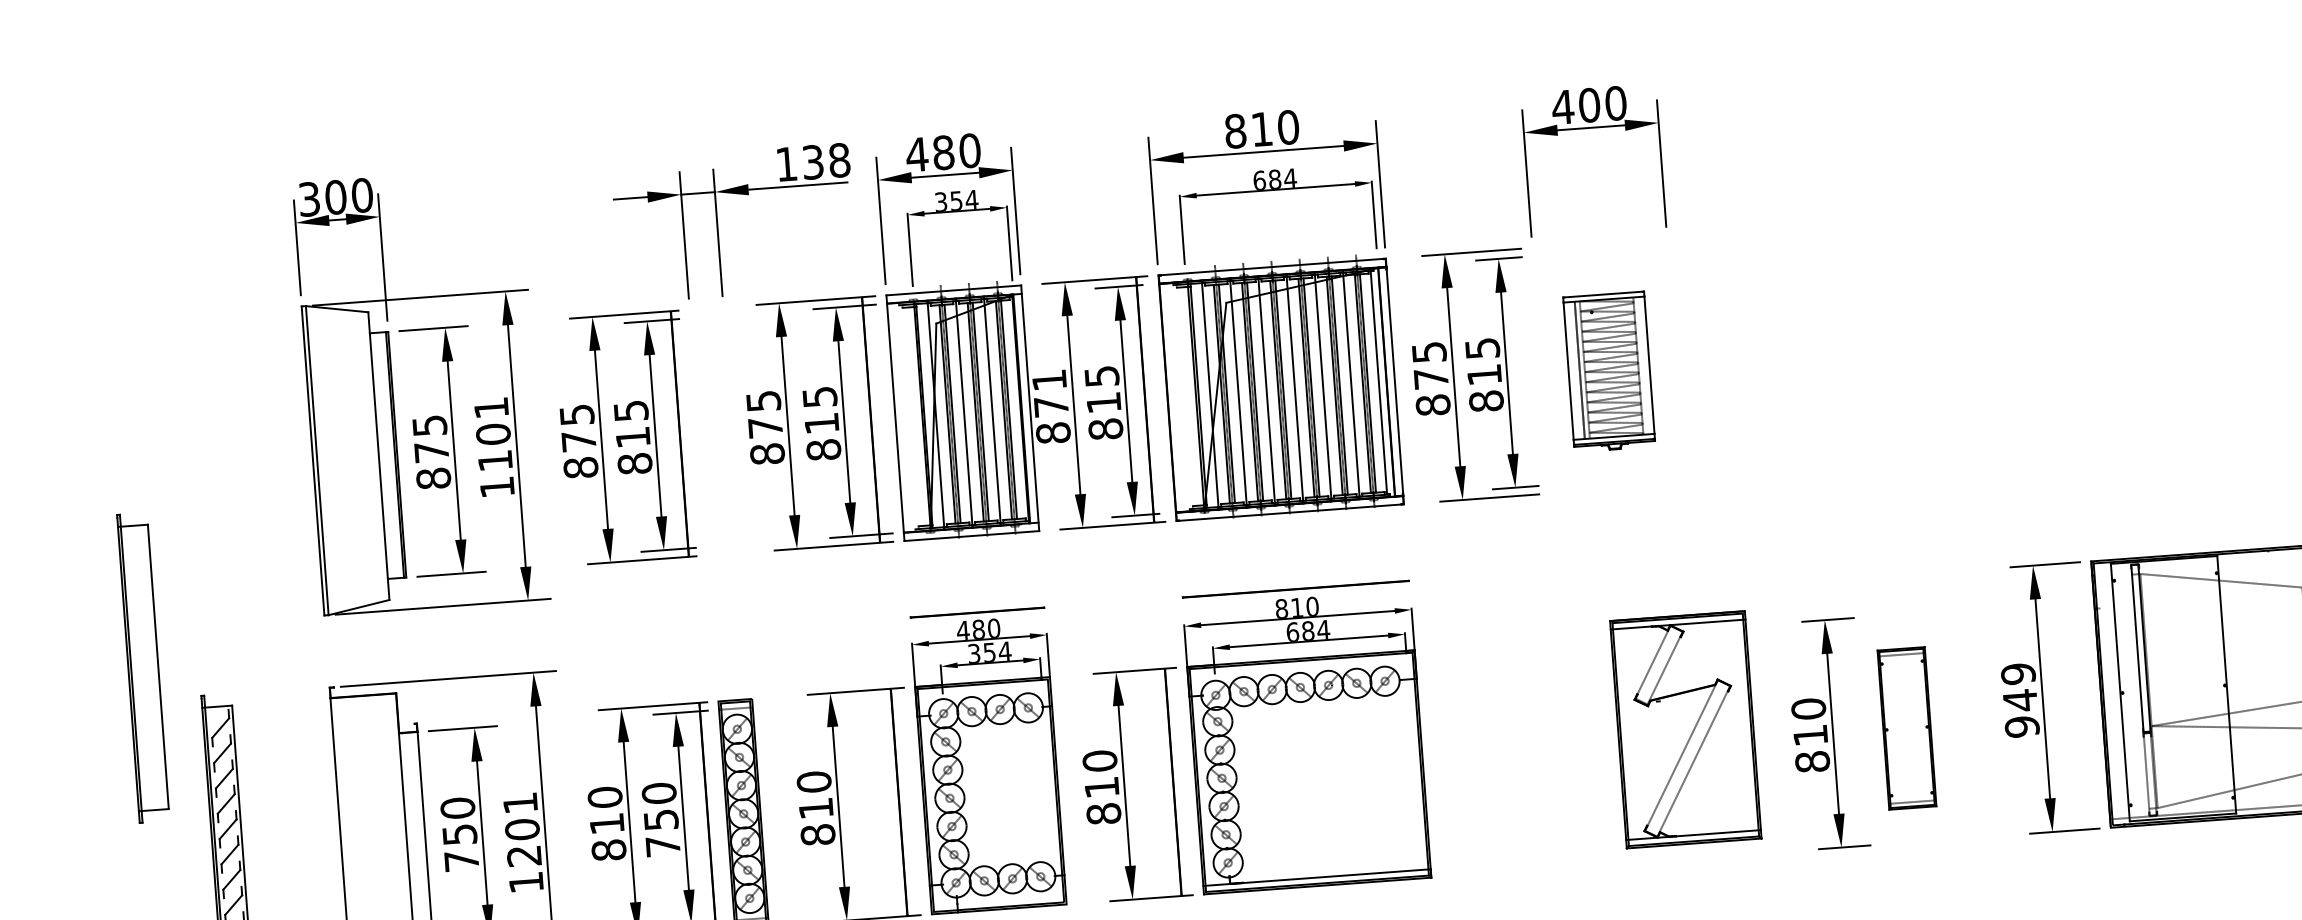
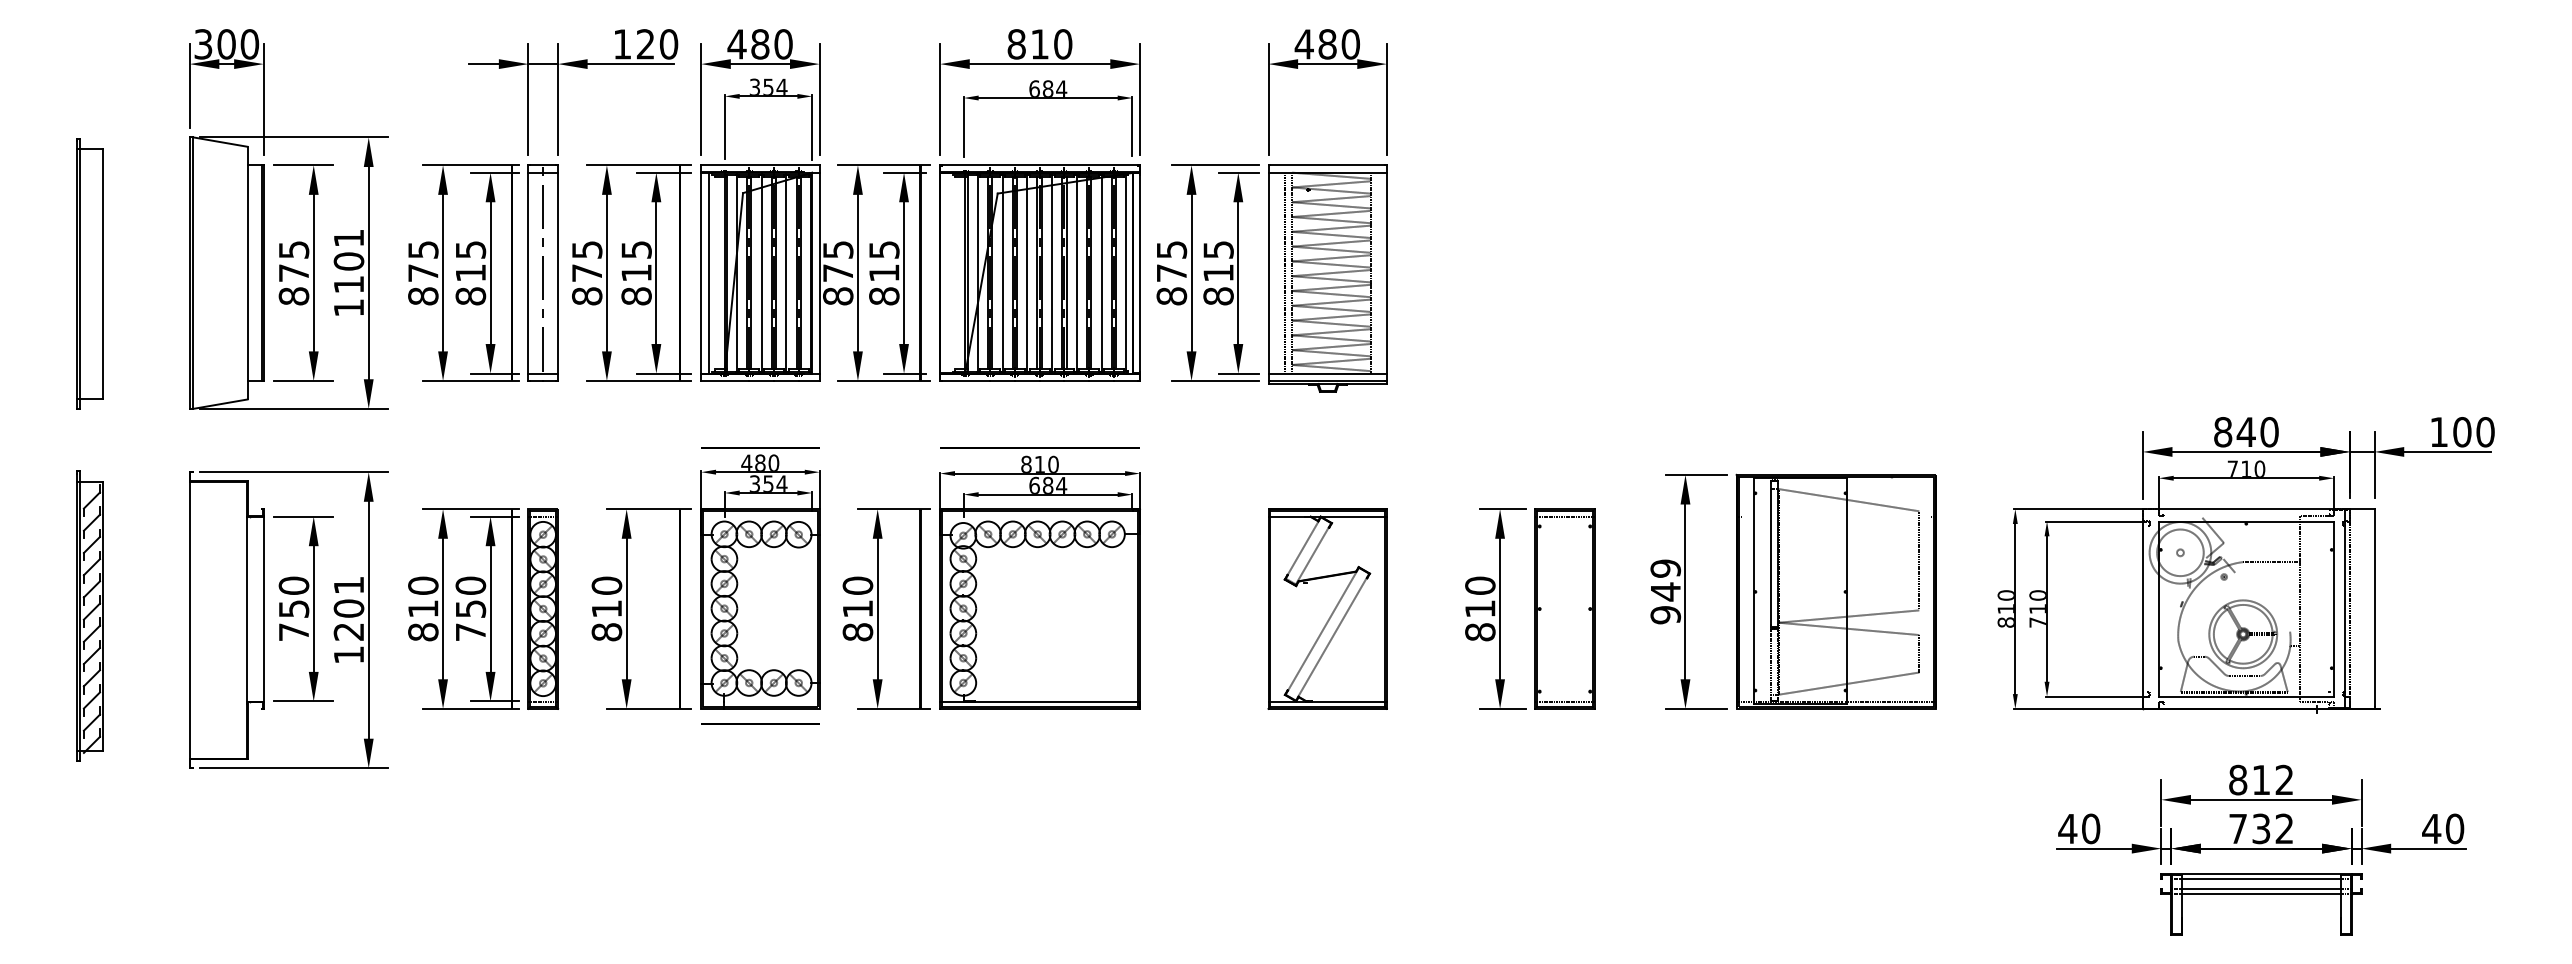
text: (1589, 105) -> (1327, 44), 400 -> 480
text: (826, 161) -> (657, 44), 138 -> 120
part: (1608, 371) -> (1327, 278), size x1.67
text: (1049, 379) -> (838, 249), 871 -> 875
line: (903, 416) -> (708, 272), added
part: (714, 430) -> (542, 272), added
part: (142, 667) -> (89, 273), moved
part: (1906, 727) -> (1564, 608), size x1.43
part: (1685, 729) -> (1327, 608), moved

